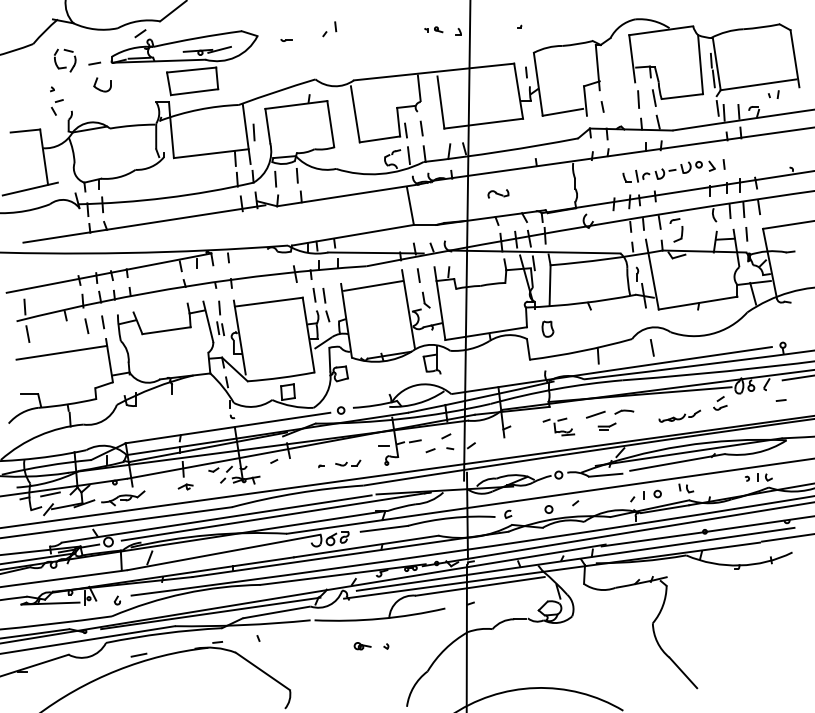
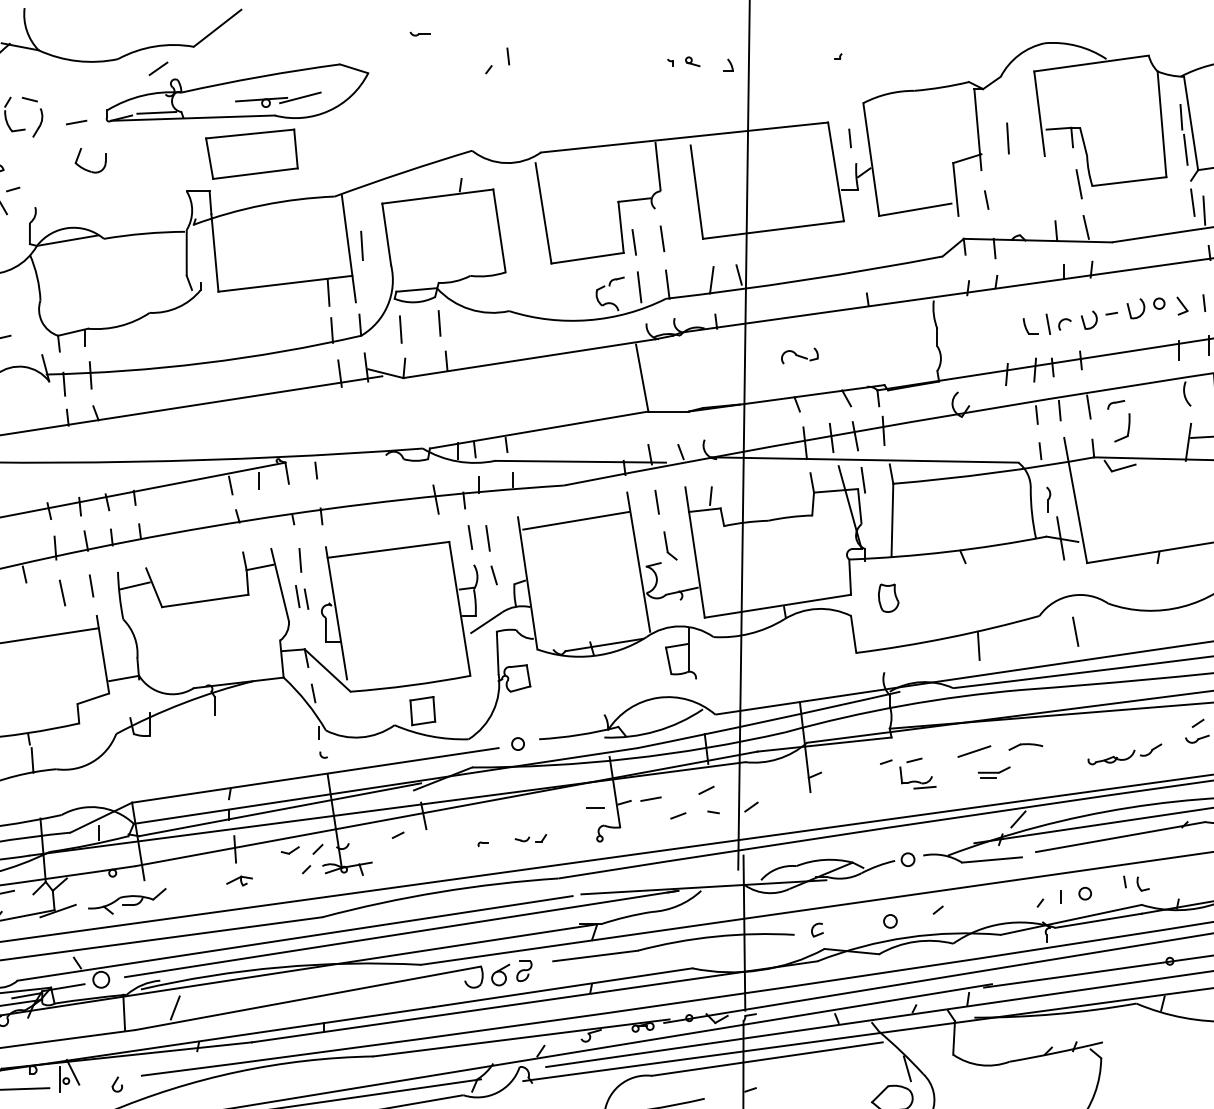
part: (286, 40) -> (420, 34), moved
line: (638, 99) -> (1007, 138), moved
part: (348, 462) -> (531, 837), size x0.7

